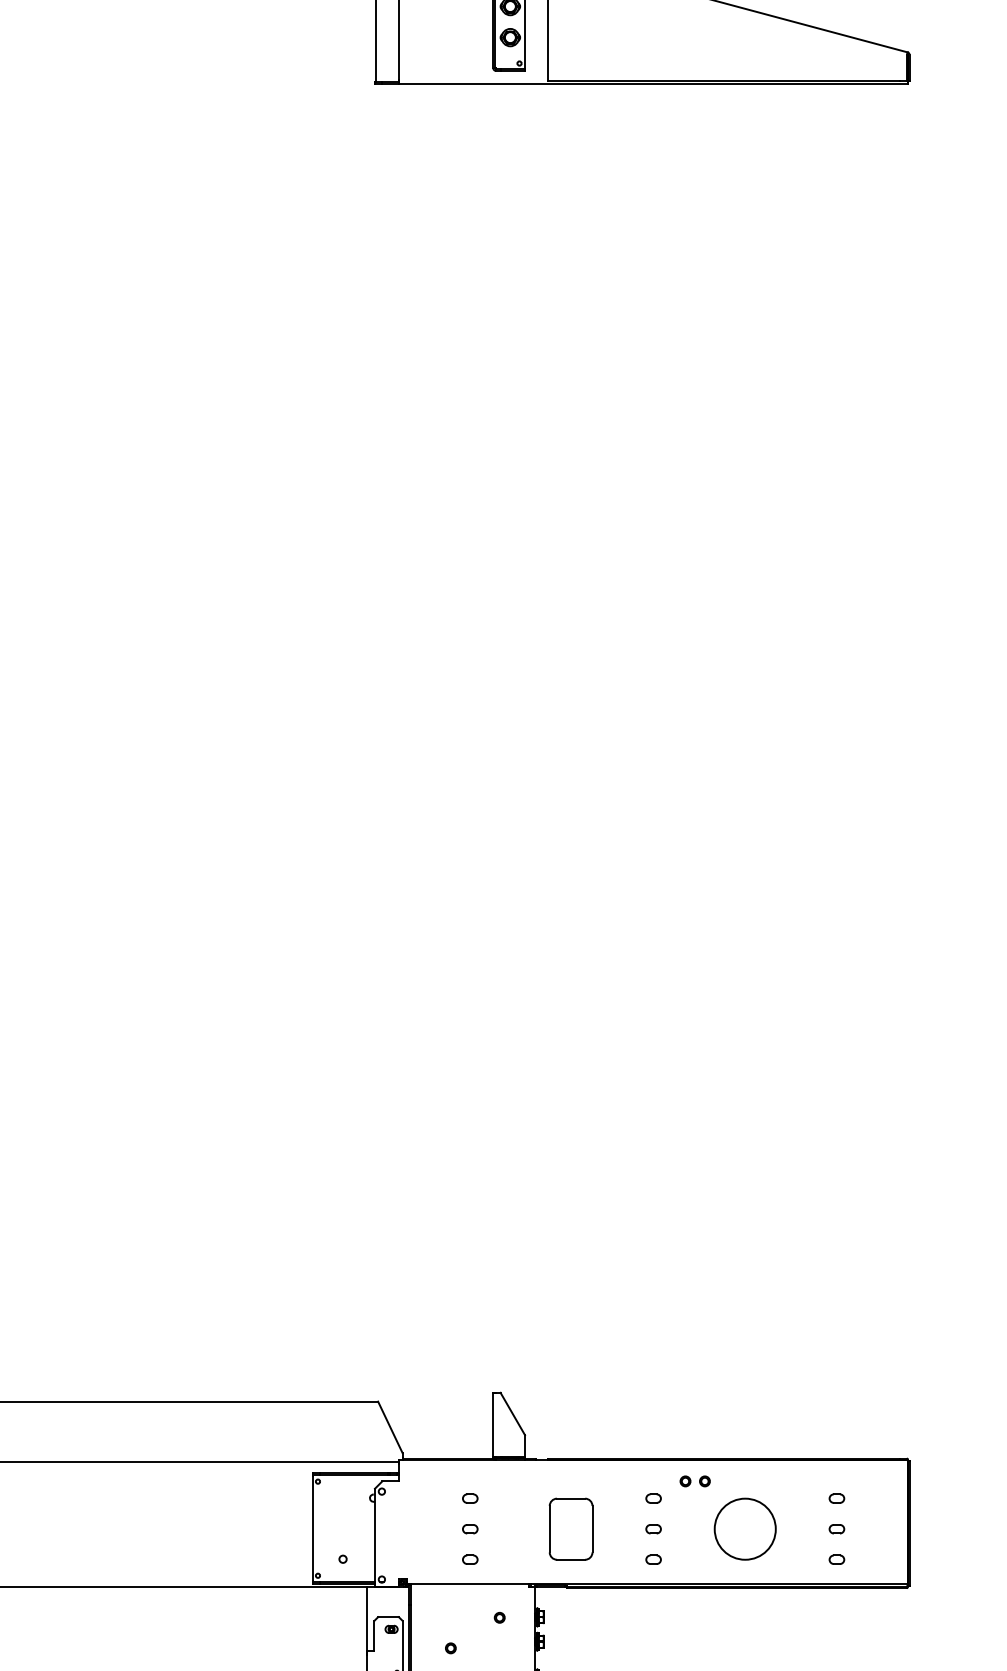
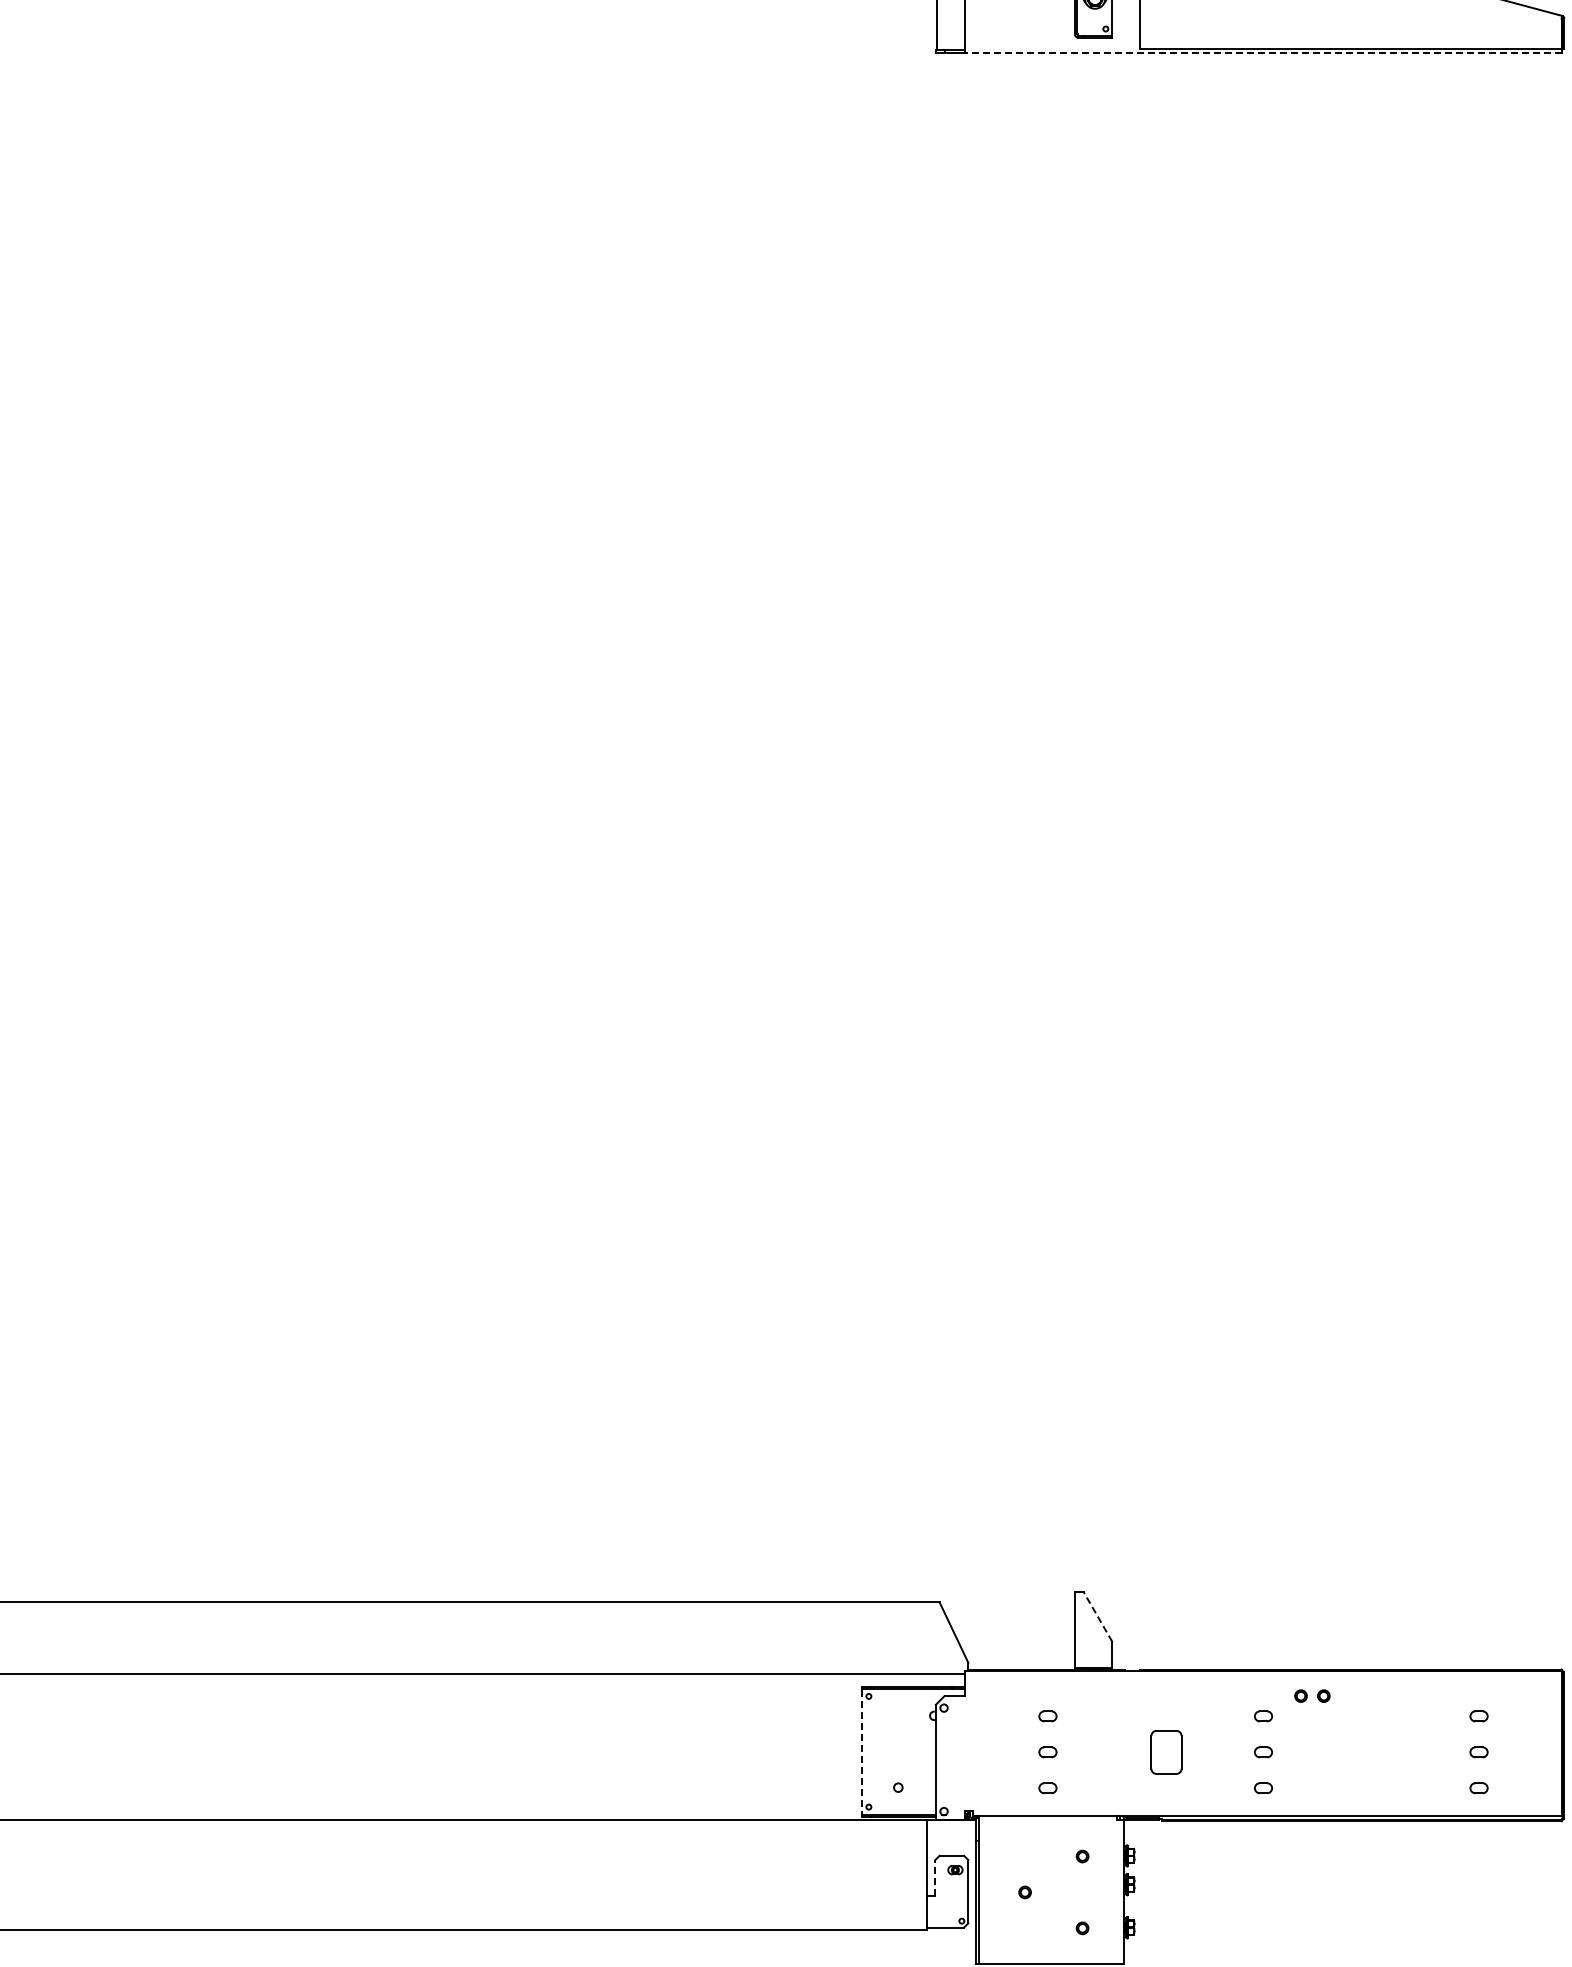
line: (653, 84) -> (1263, 53), solid -> dashed
line: (512, 1413) -> (1097, 1616), solid -> dashed
line: (312, 1528) -> (862, 1751), solid -> dashed
part: (571, 1529) -> (1166, 1752), size x0.6
circle: (745, 1529) -> (1371, 1752), removed
line: (374, 1636) -> (935, 1878), solid -> dashed

